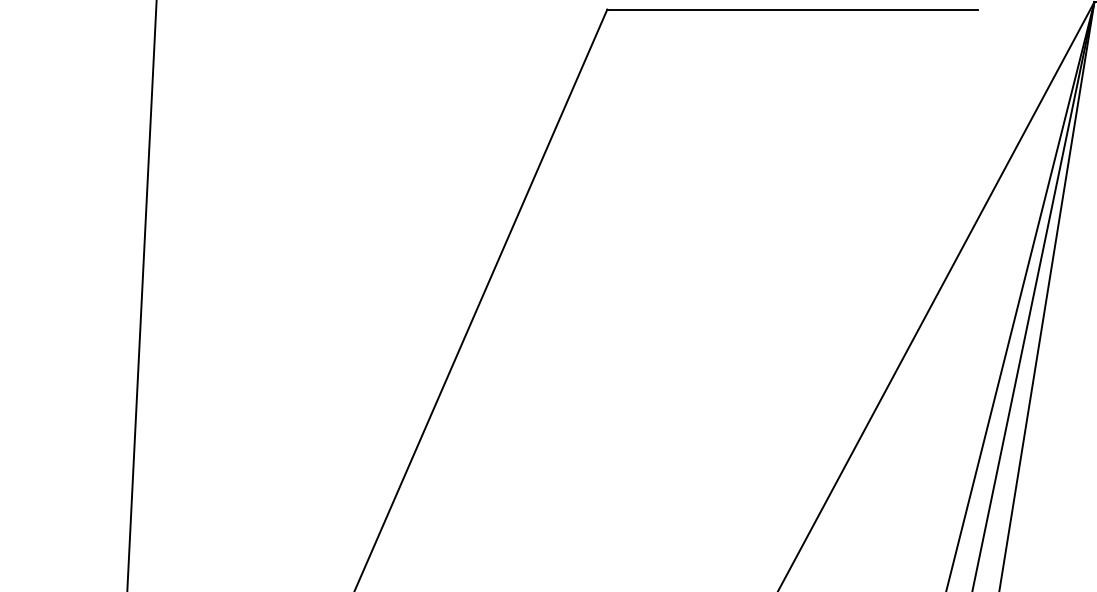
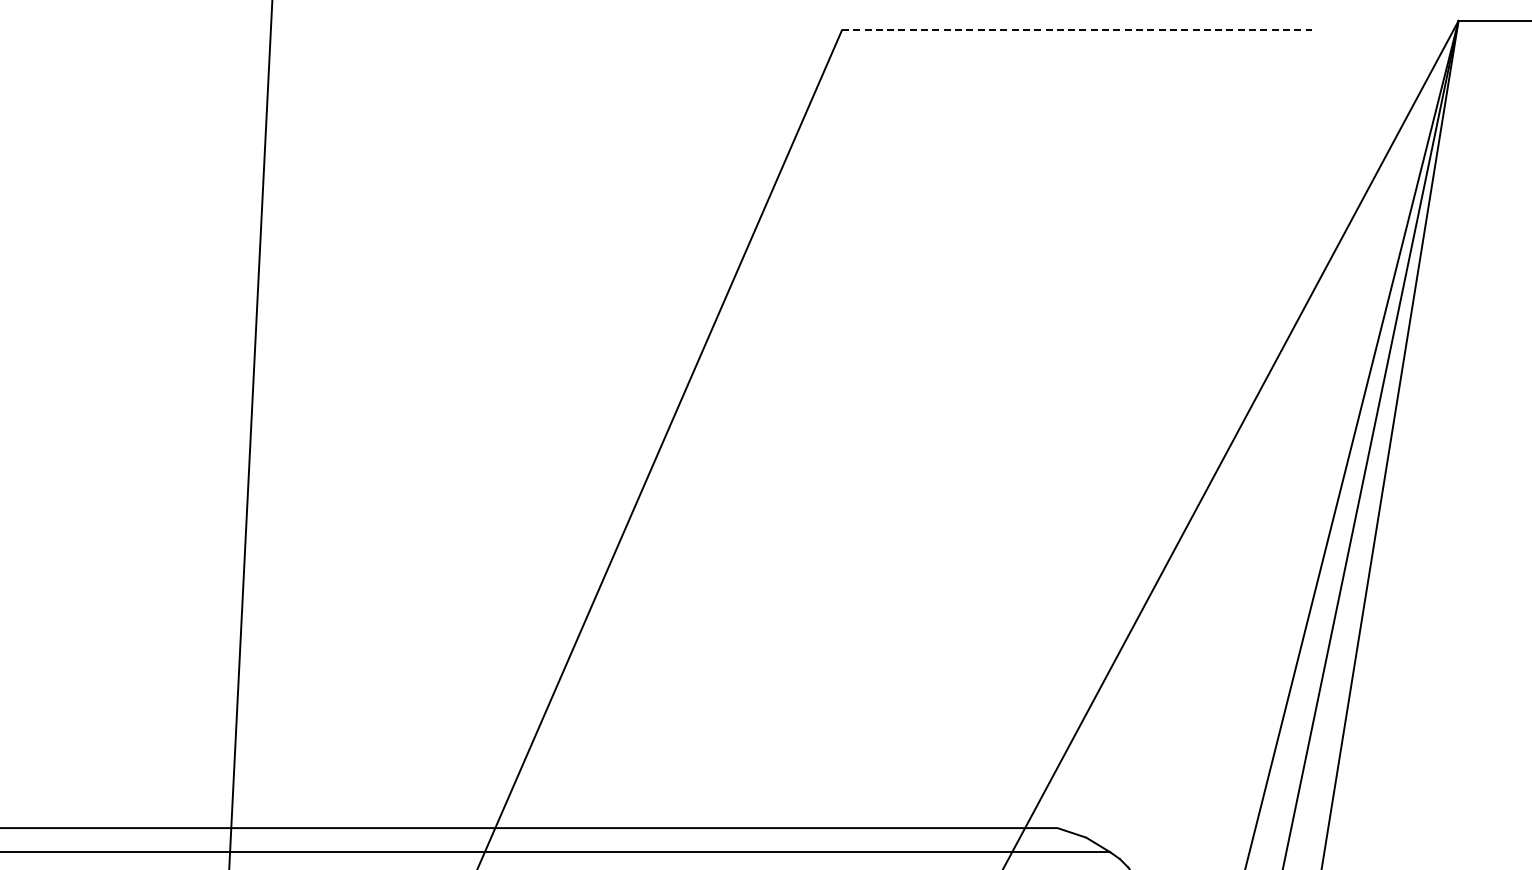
line: (792, 9) -> (1076, 30), solid -> dashed

